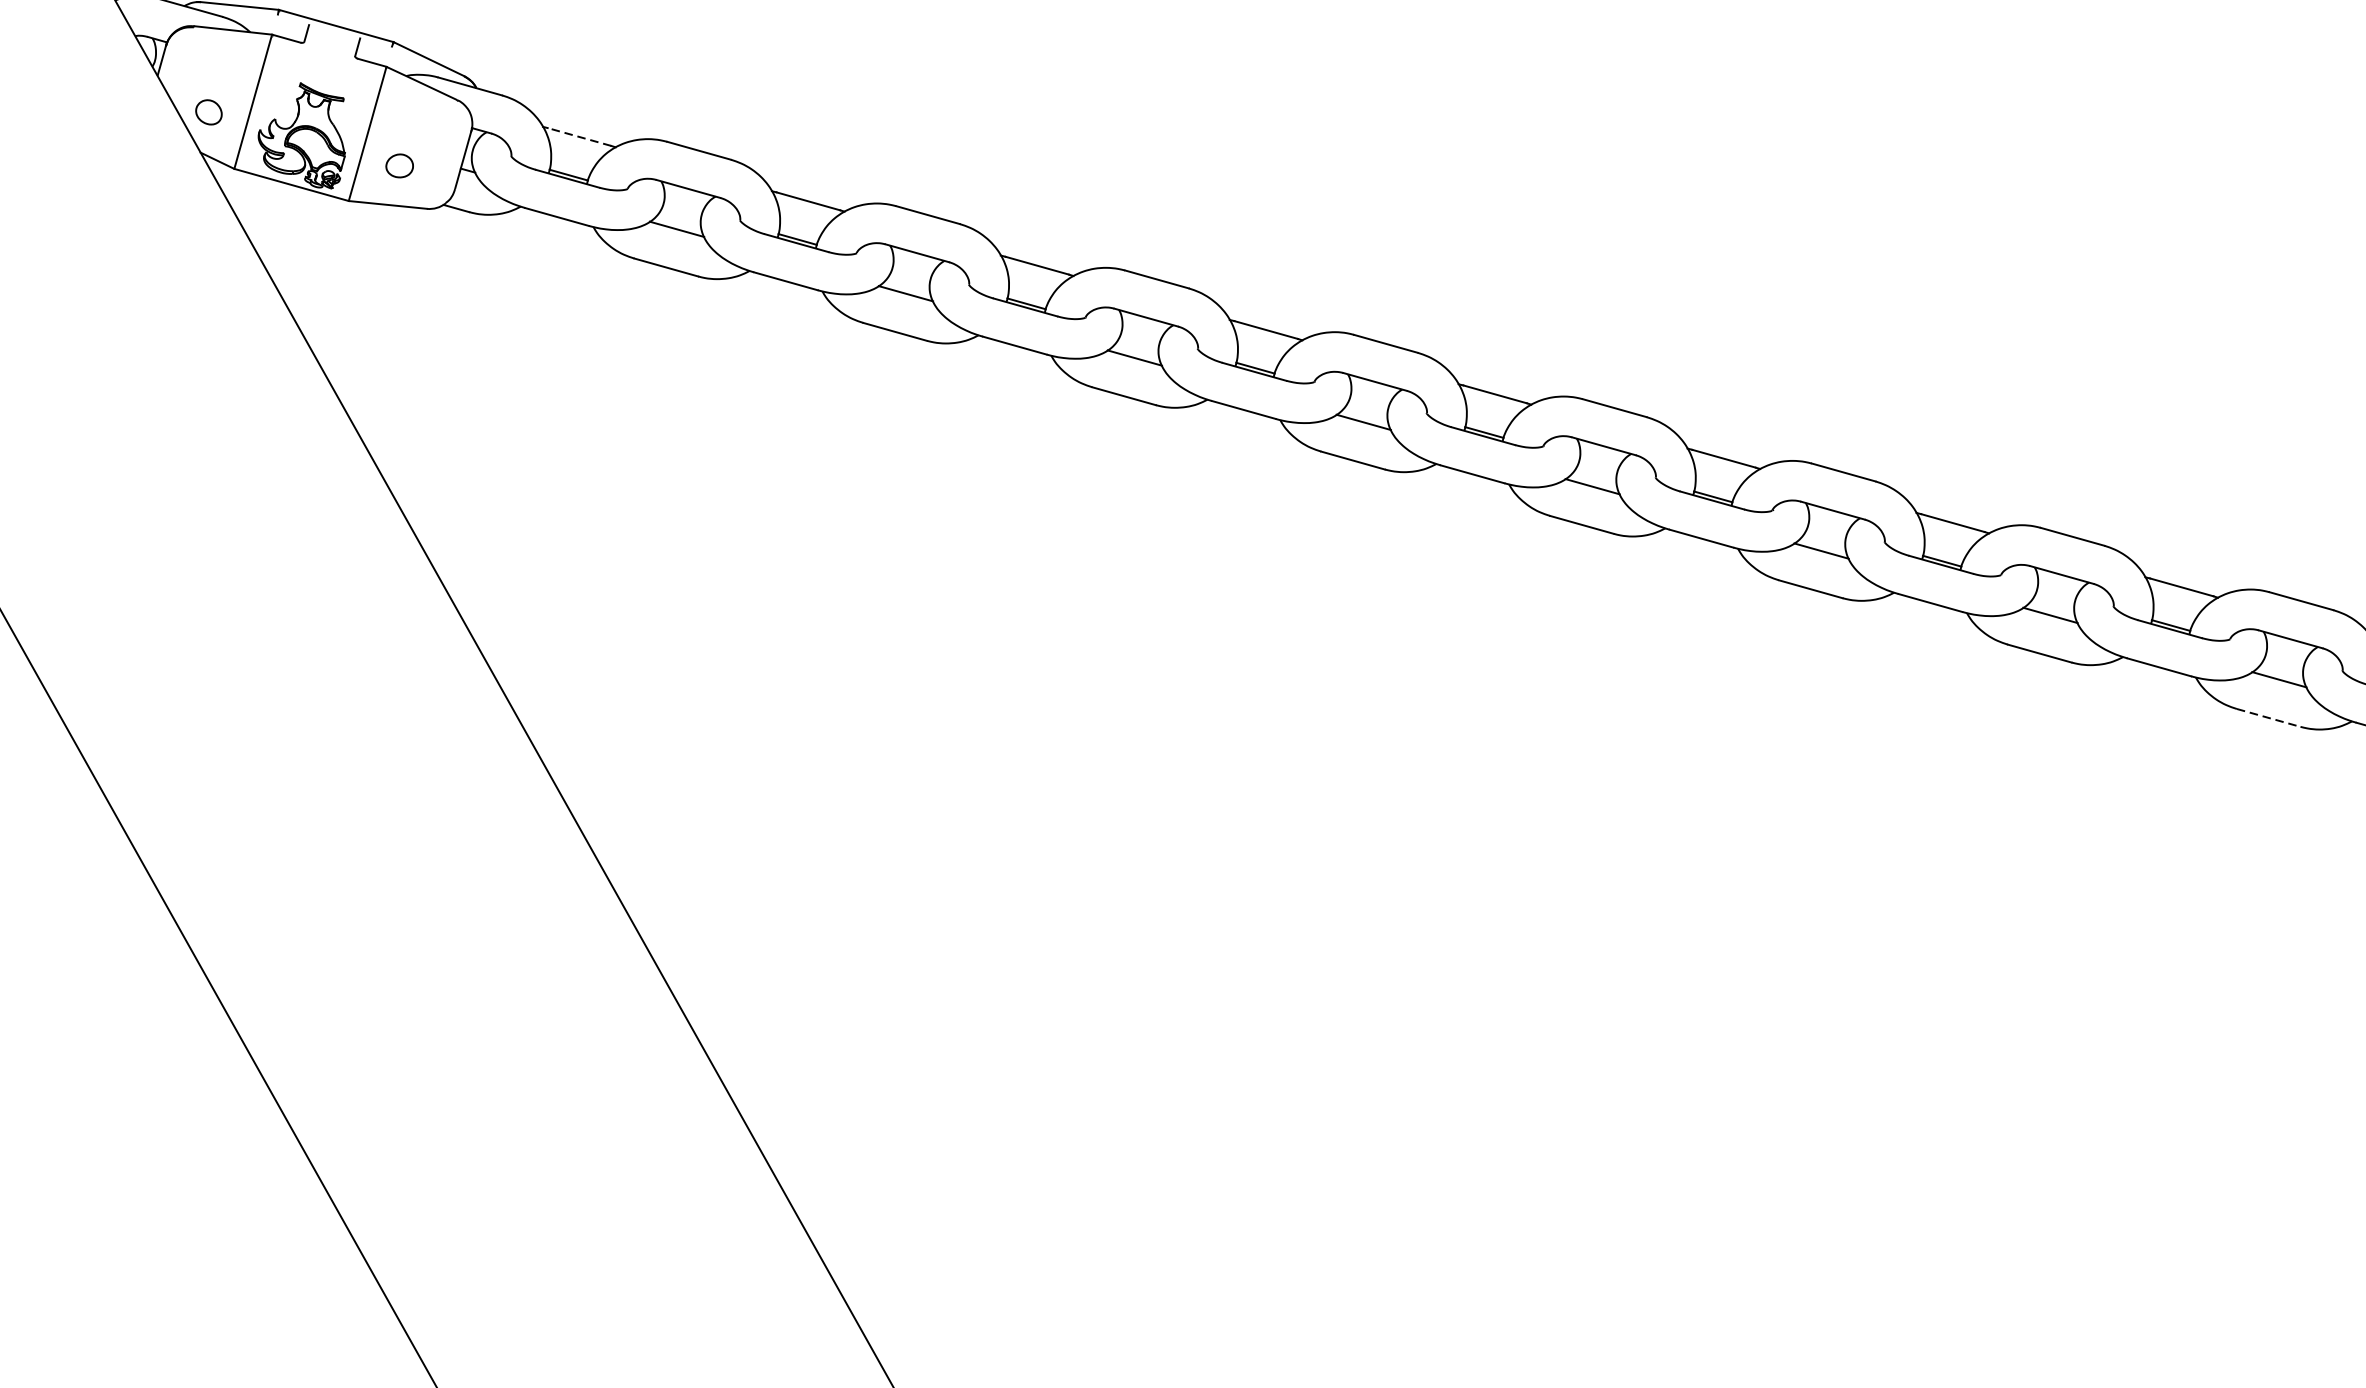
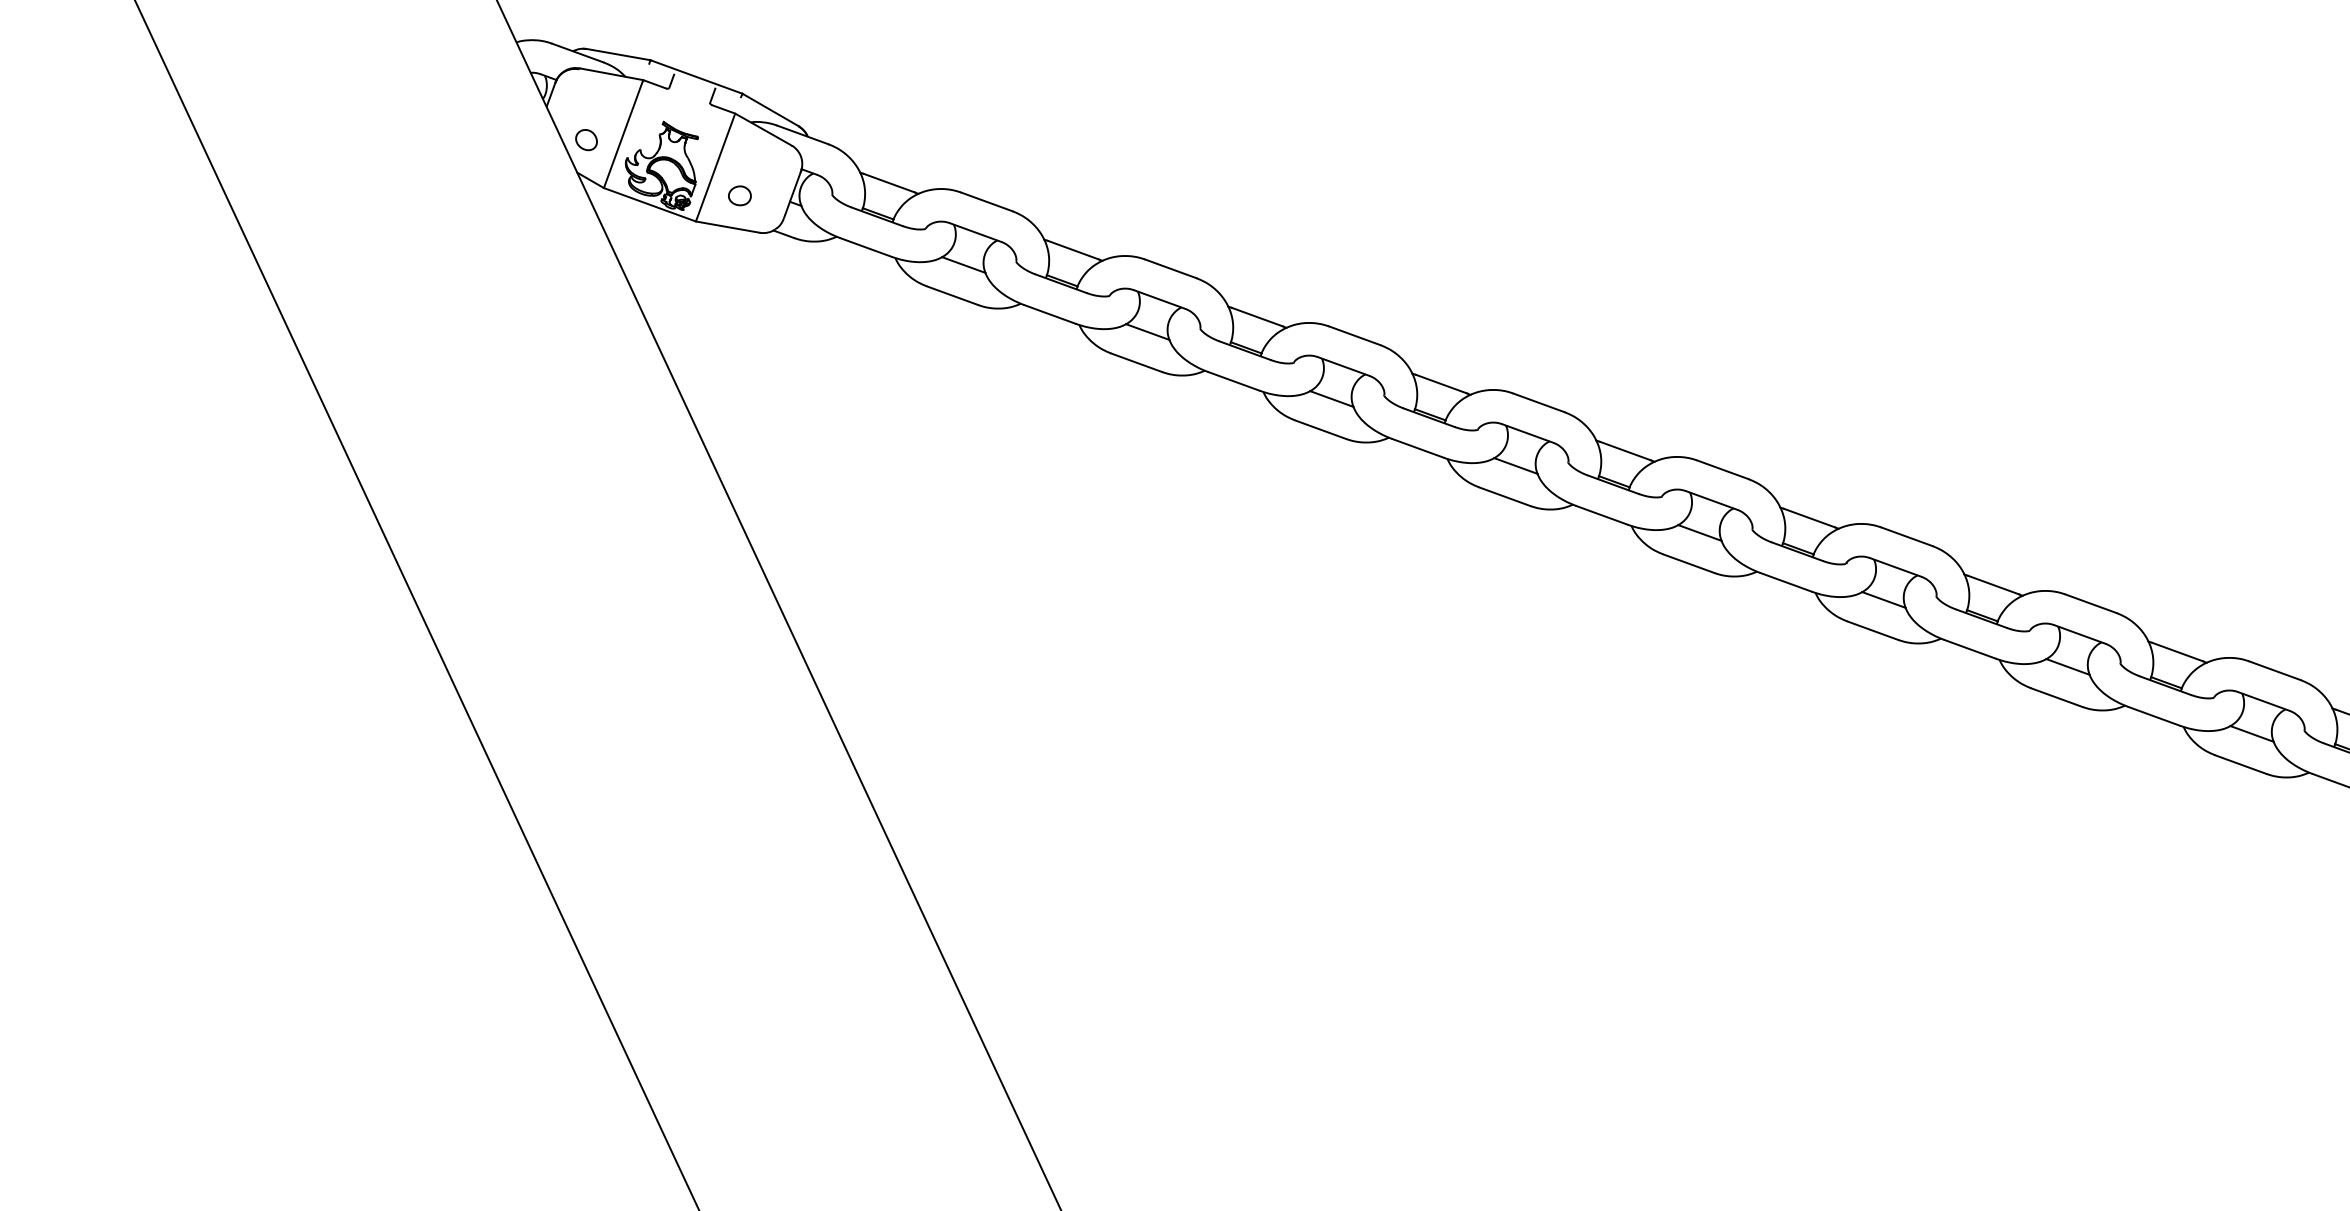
line: (578, 136) -> (888, 182), dashed -> solid
line: (2269, 717) -> (2241, 764), dashed -> solid

